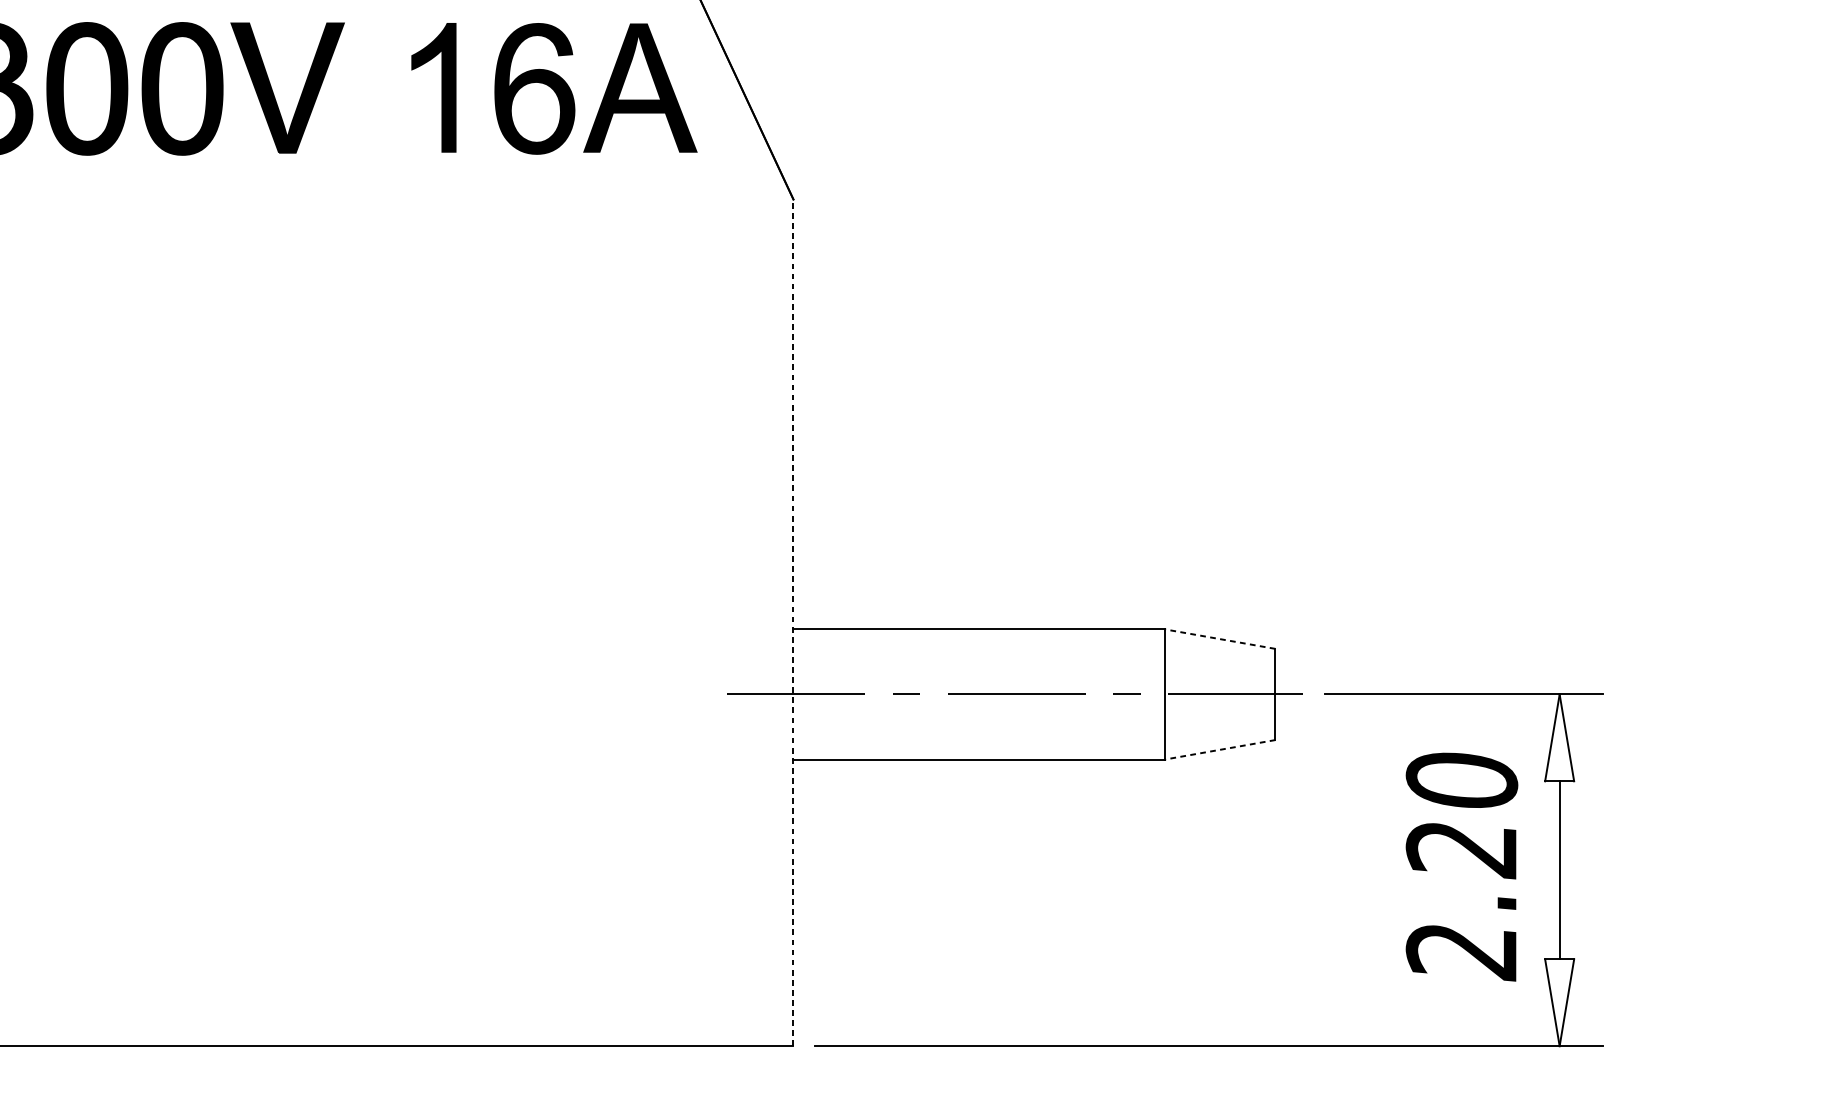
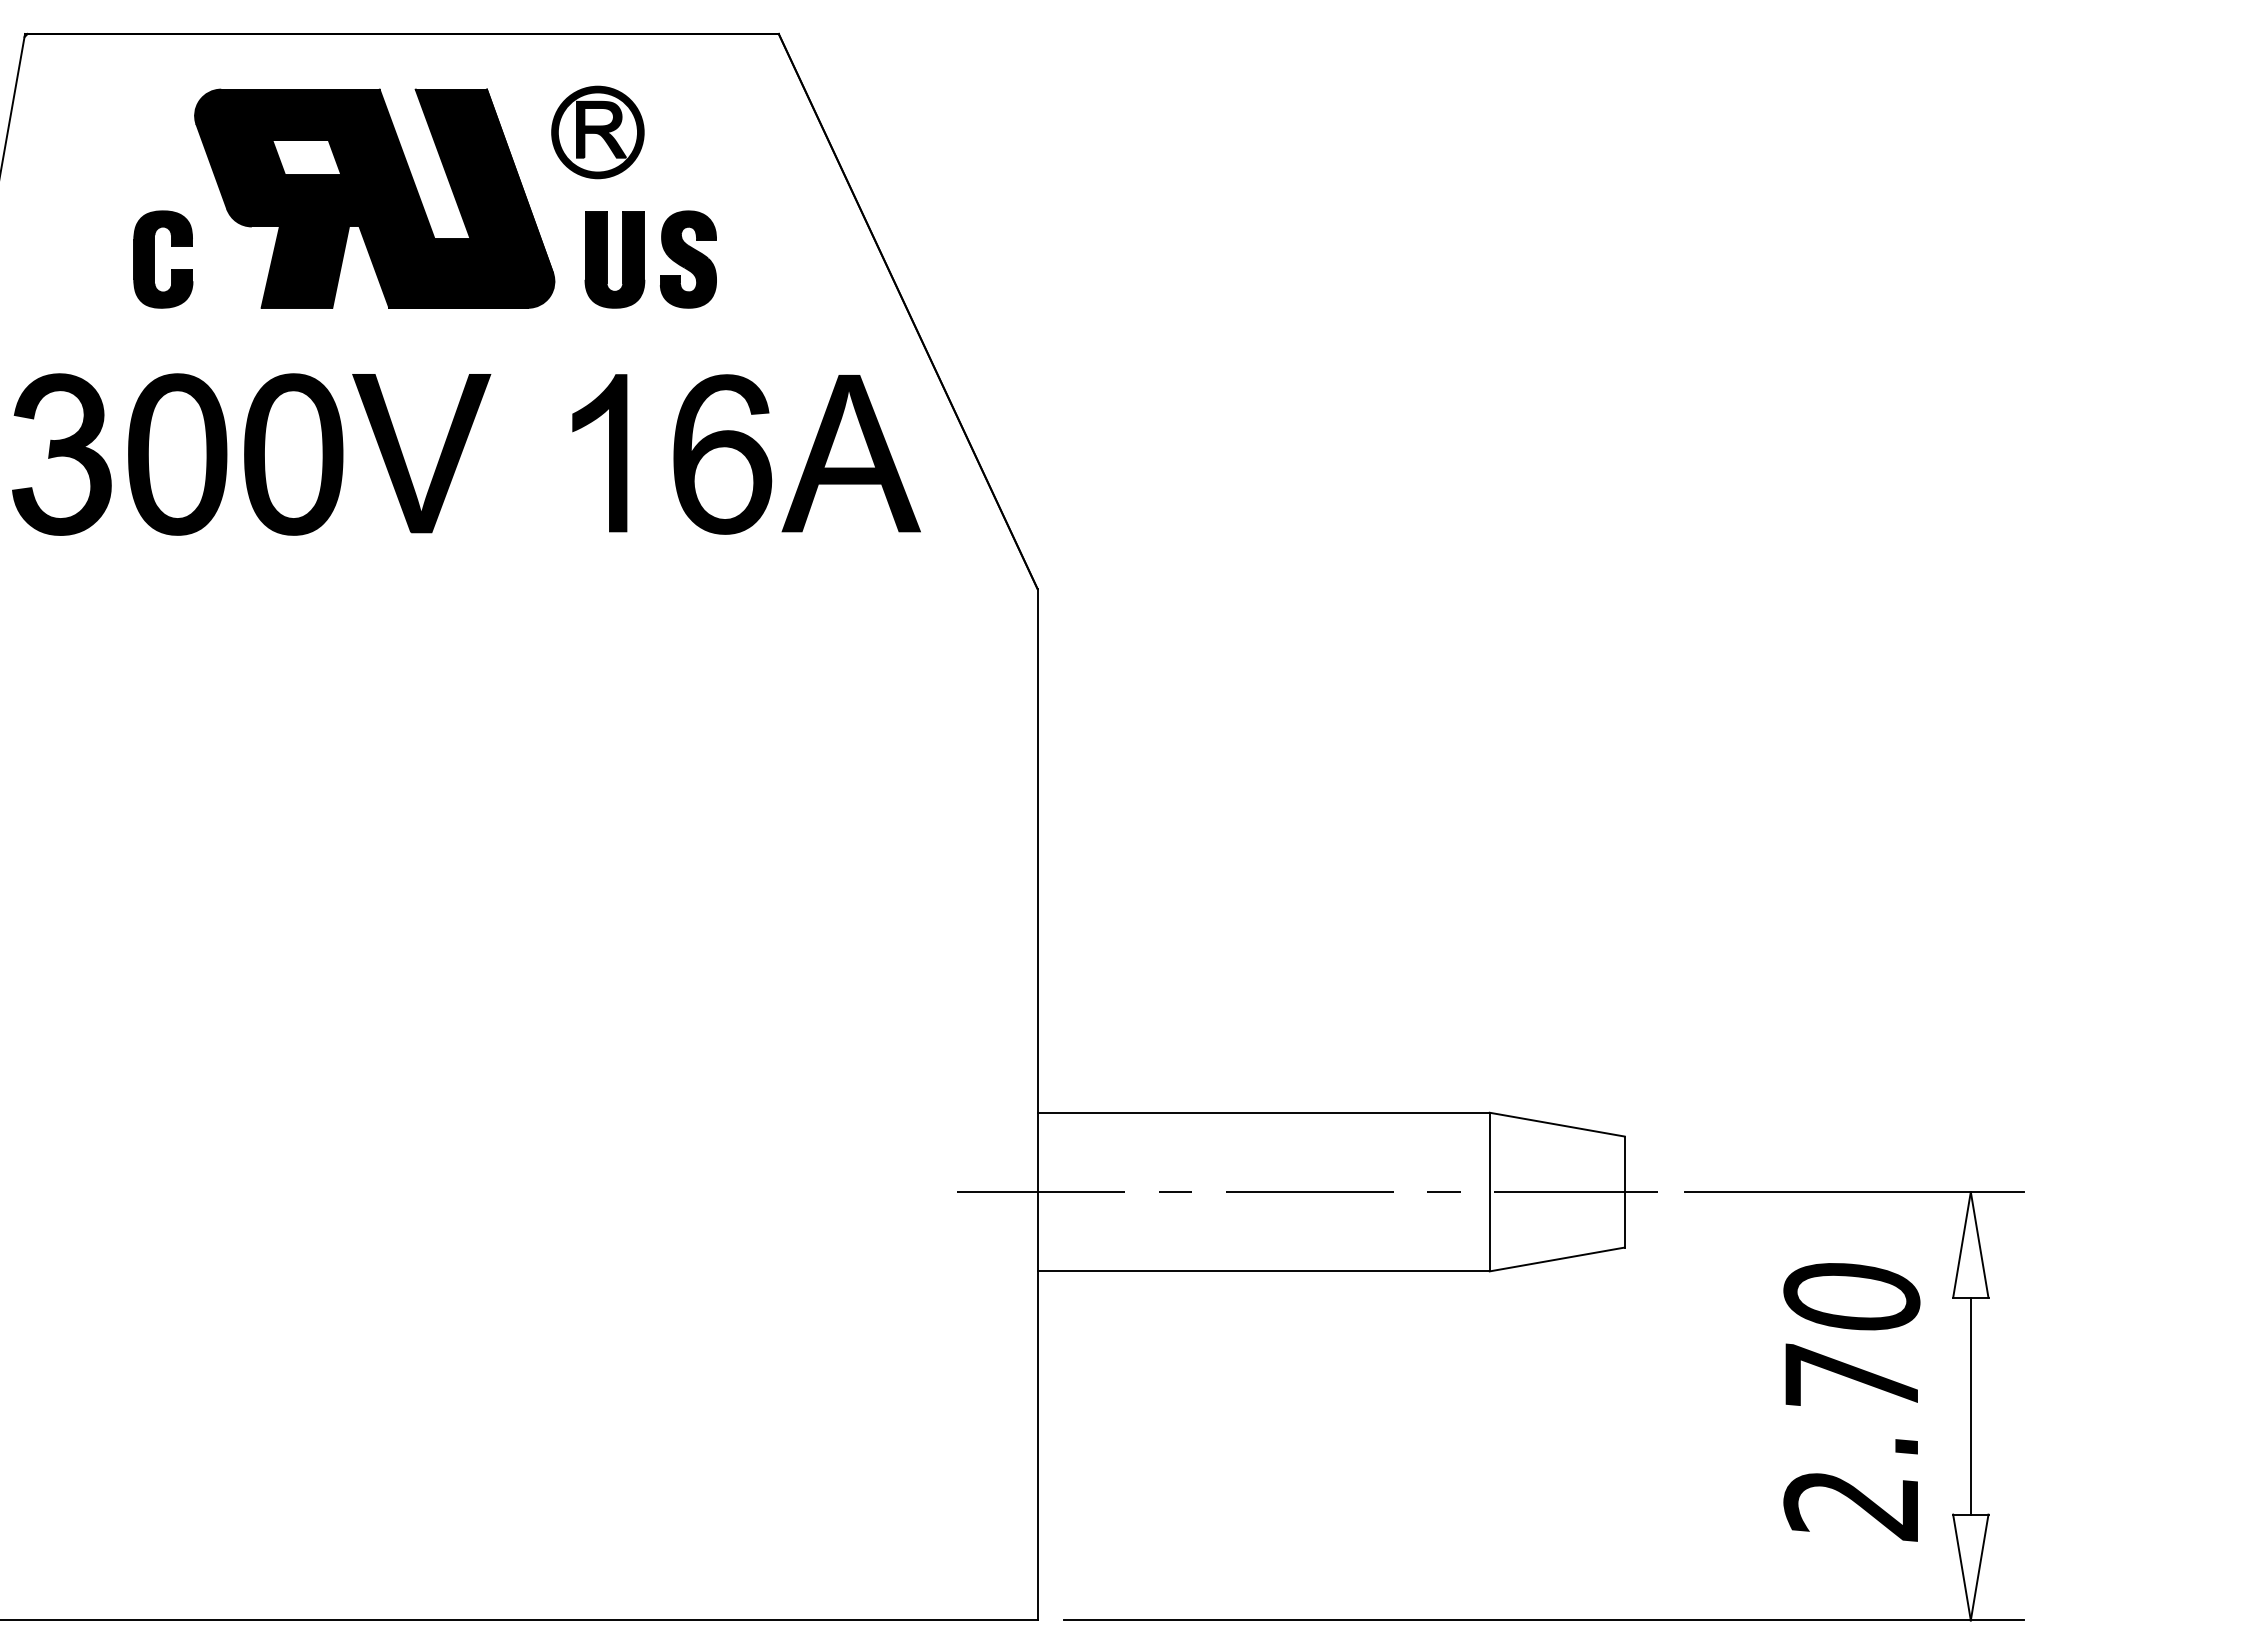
line: (793, 622) -> (1037, 1104), dashed -> solid
line: (1220, 638) -> (1557, 1124), dashed -> solid
line: (1220, 749) -> (1557, 1259), dashed -> solid
text: (1460, 849) -> (1850, 1380), 2.20 -> 2.70

